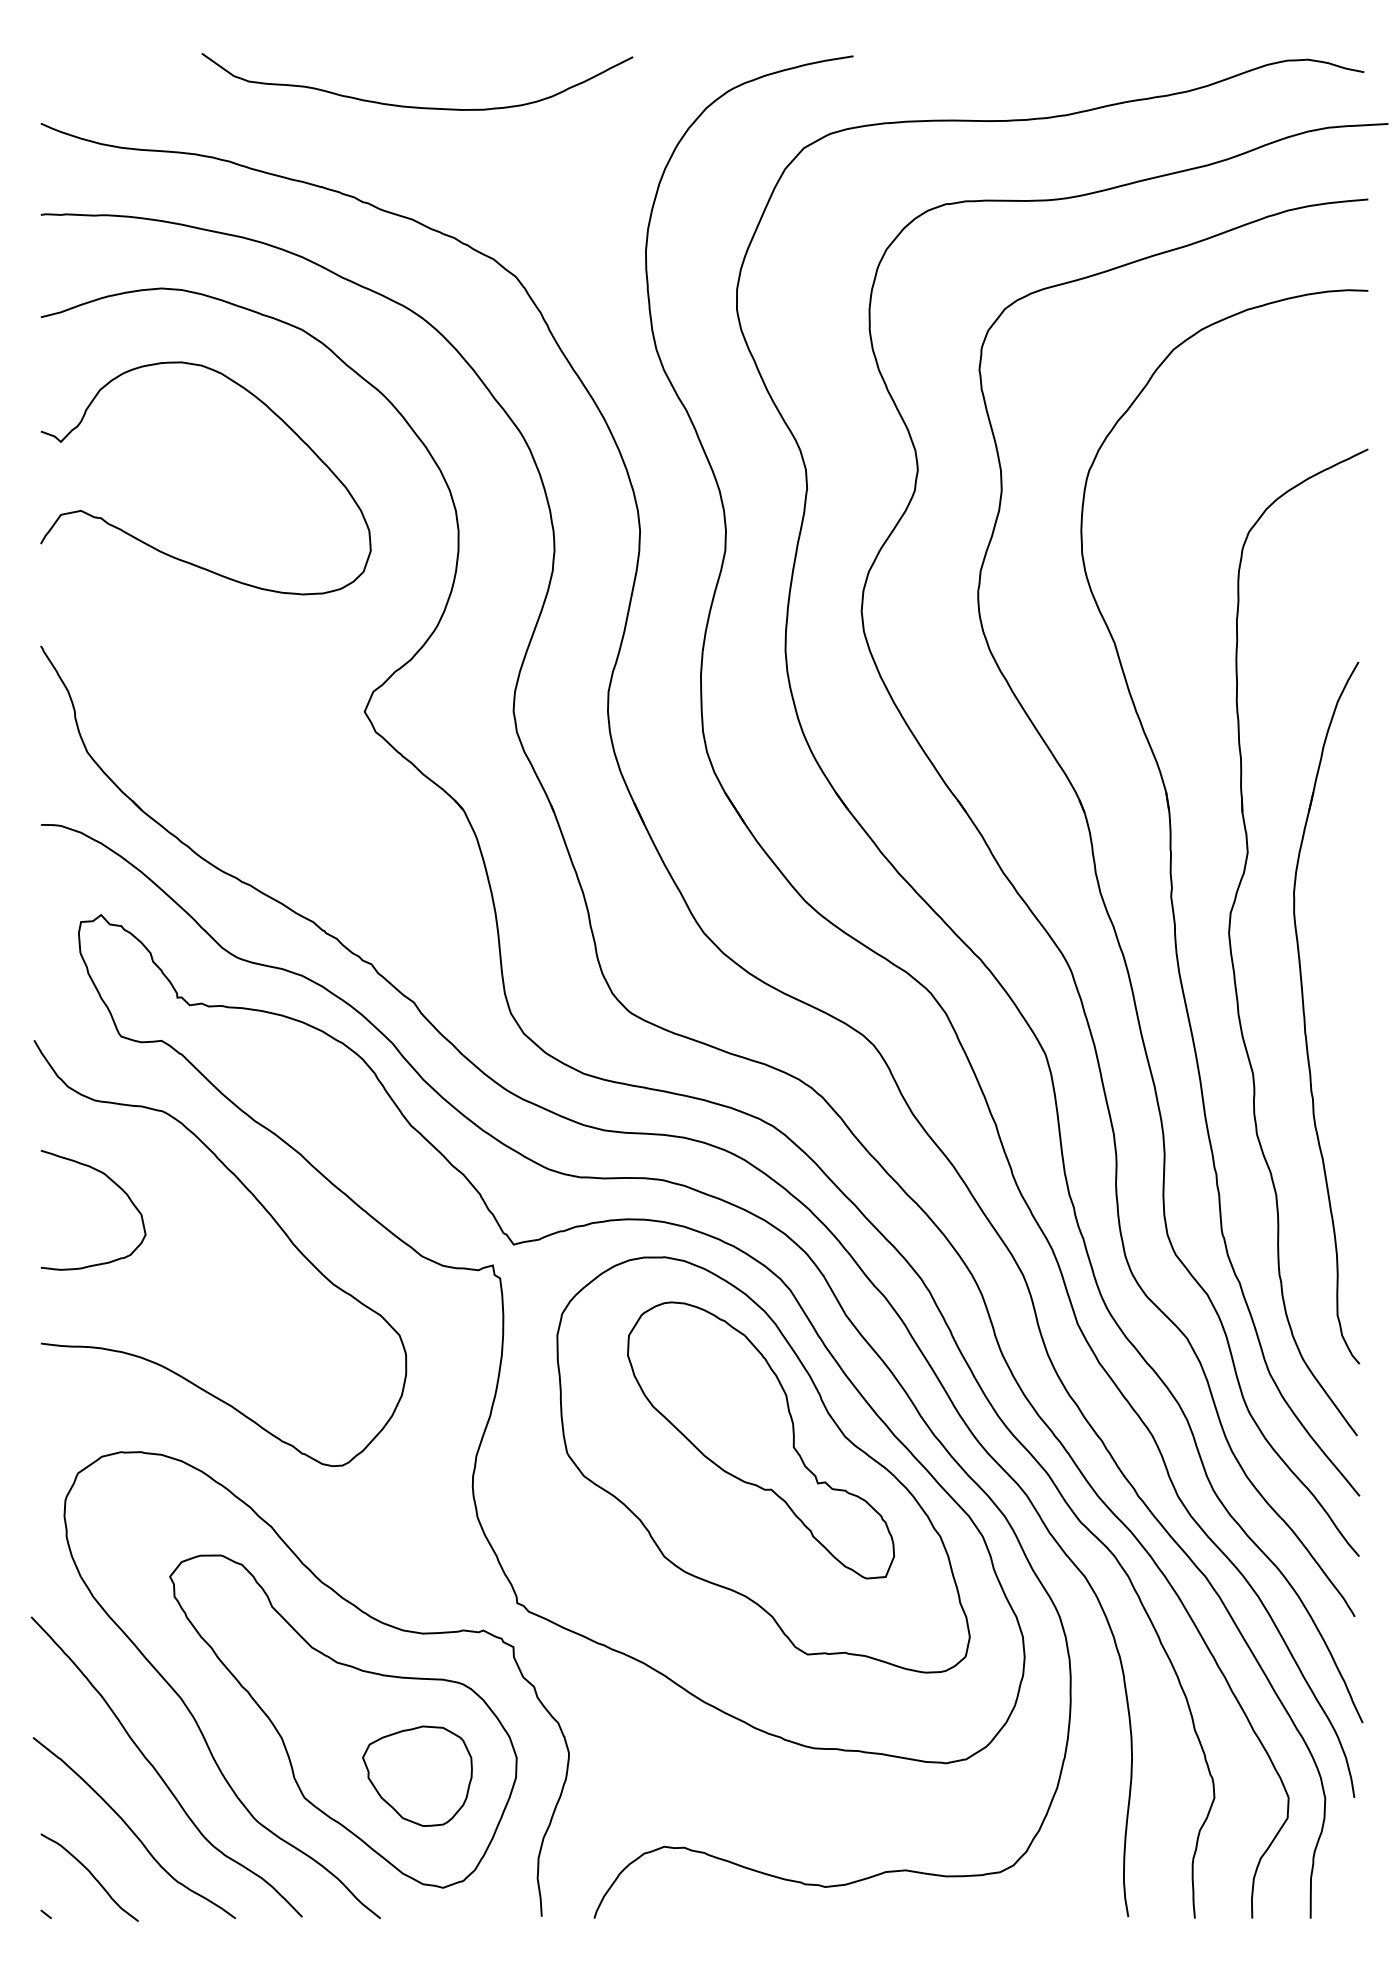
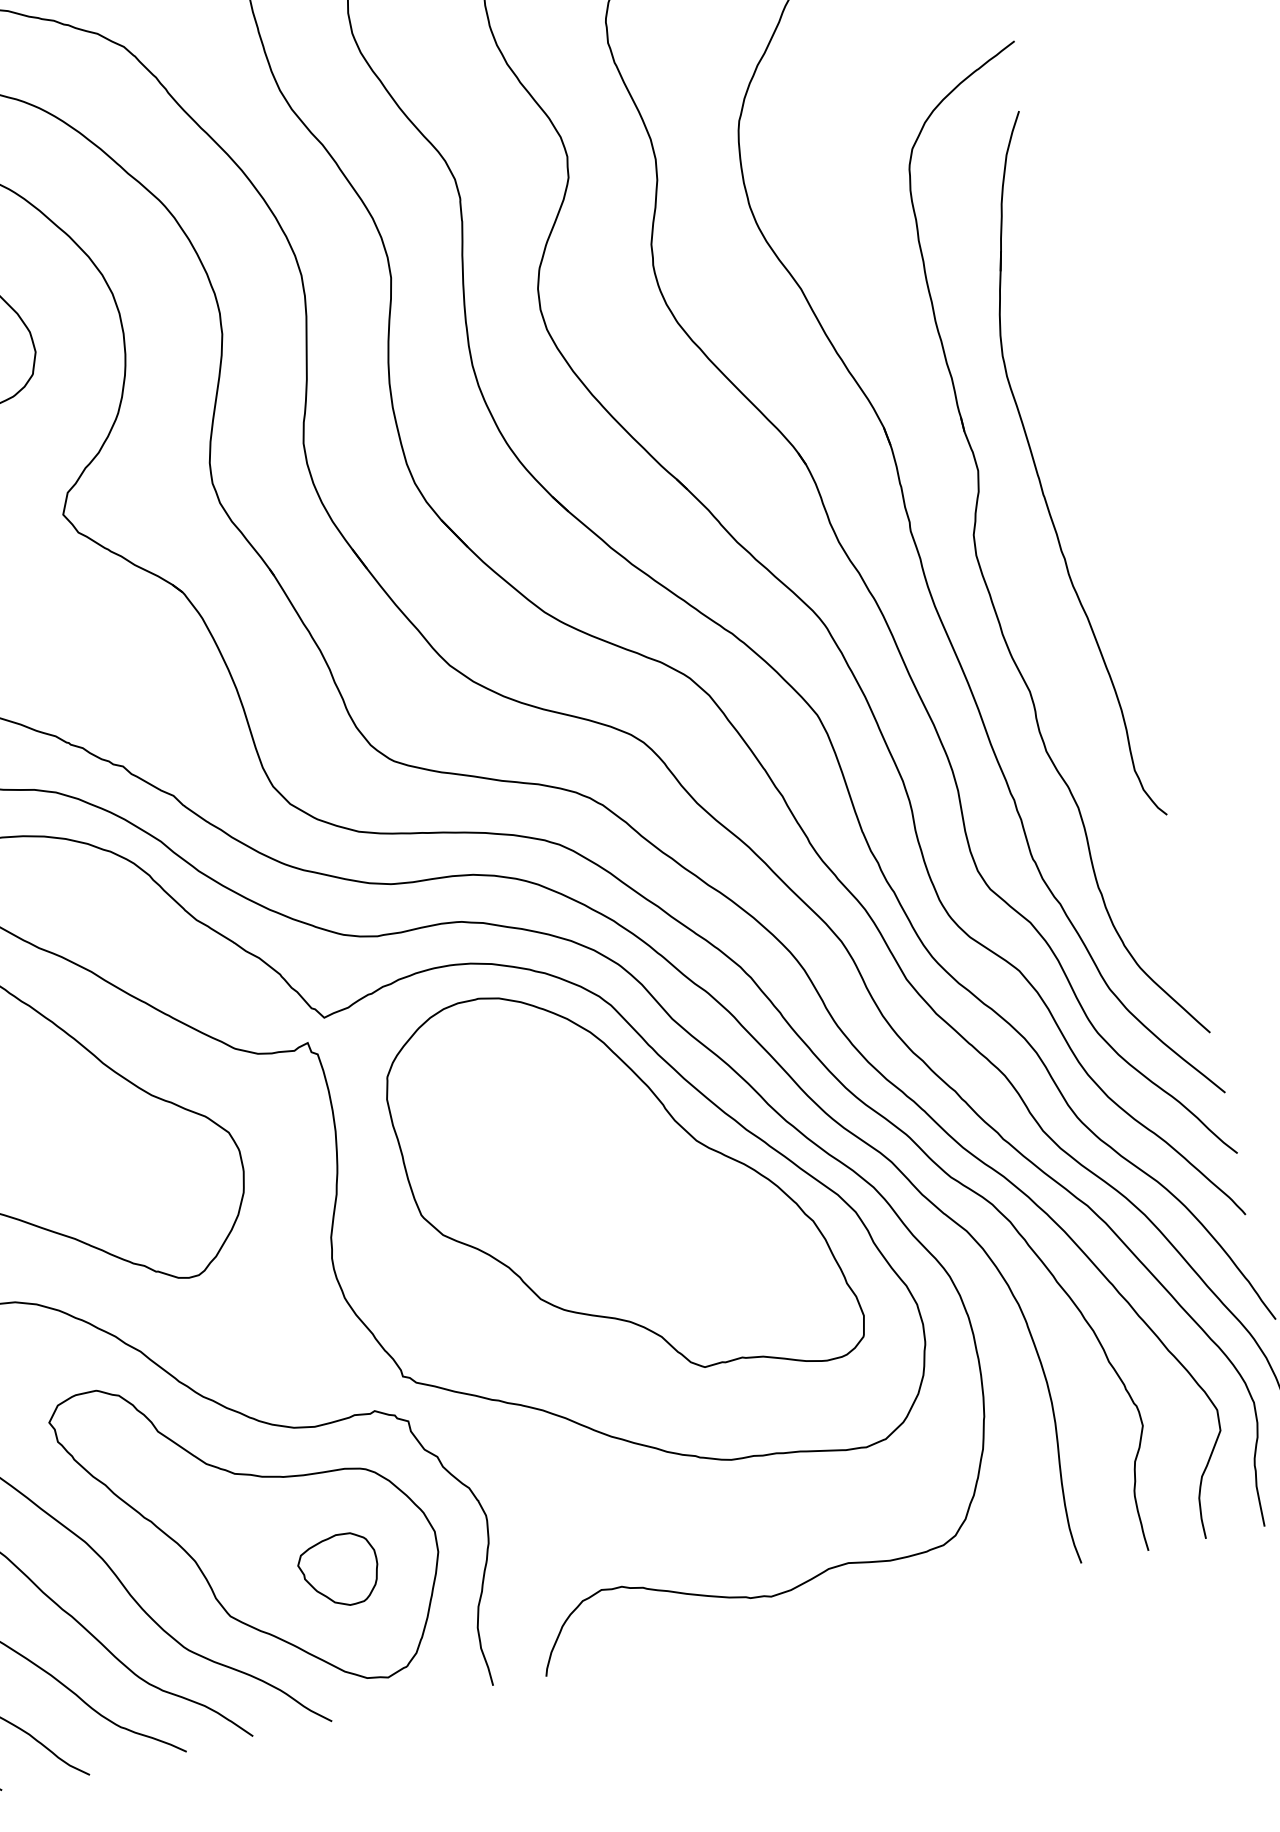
part: (1305, 1016) -> (1040, 477), moved
part: (760, 1440) -> (612, 1162), removed
part: (417, 1775) -> (339, 1570), size x0.7

